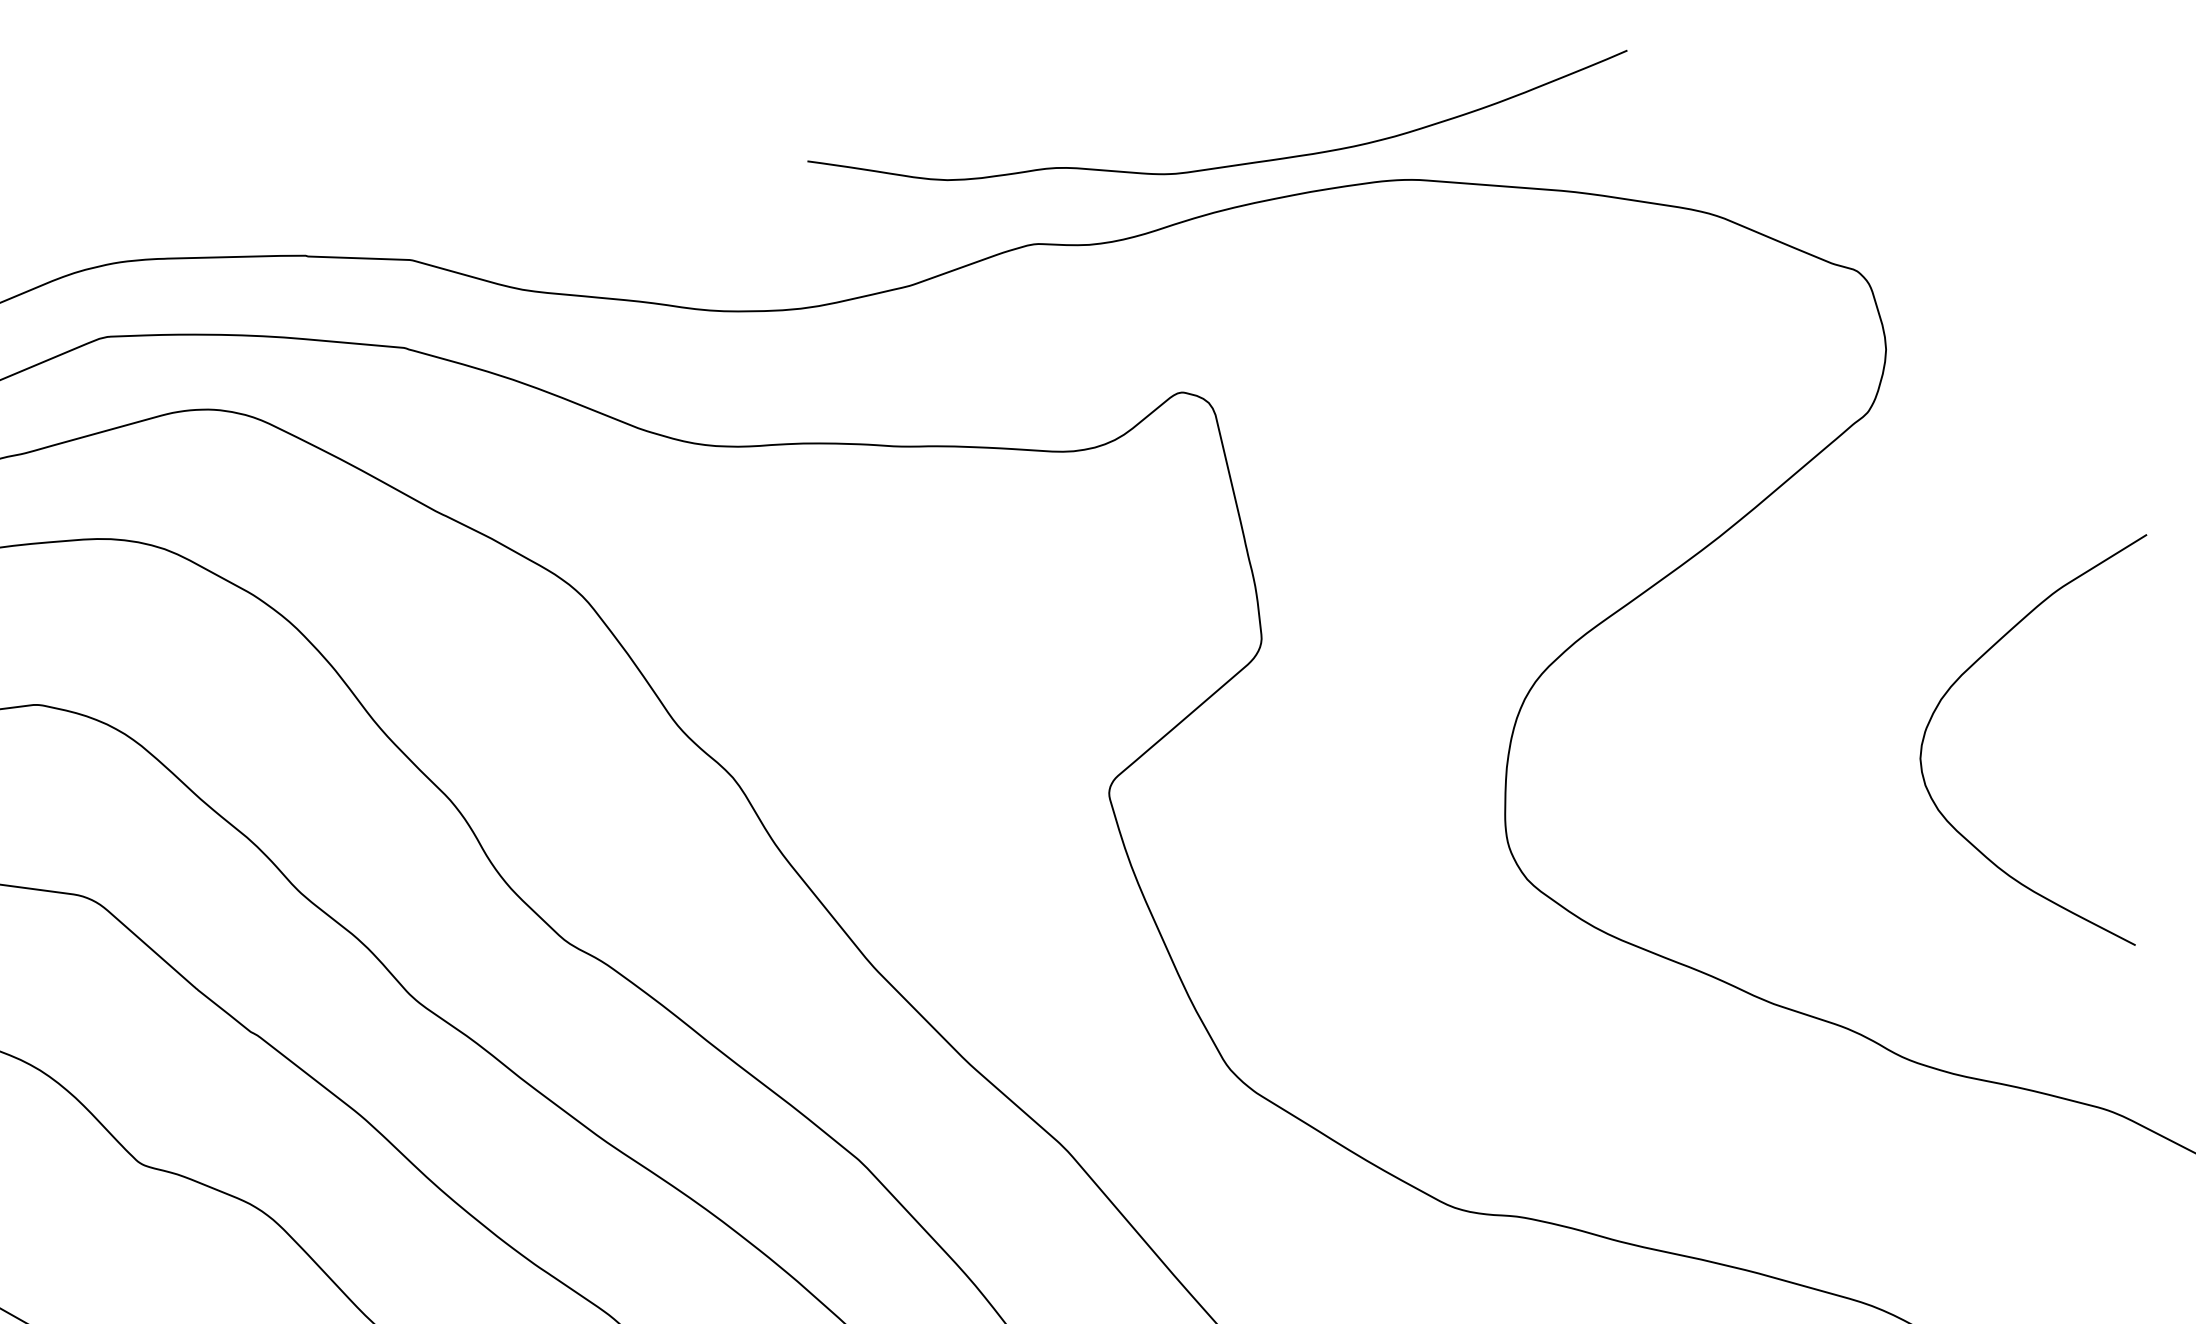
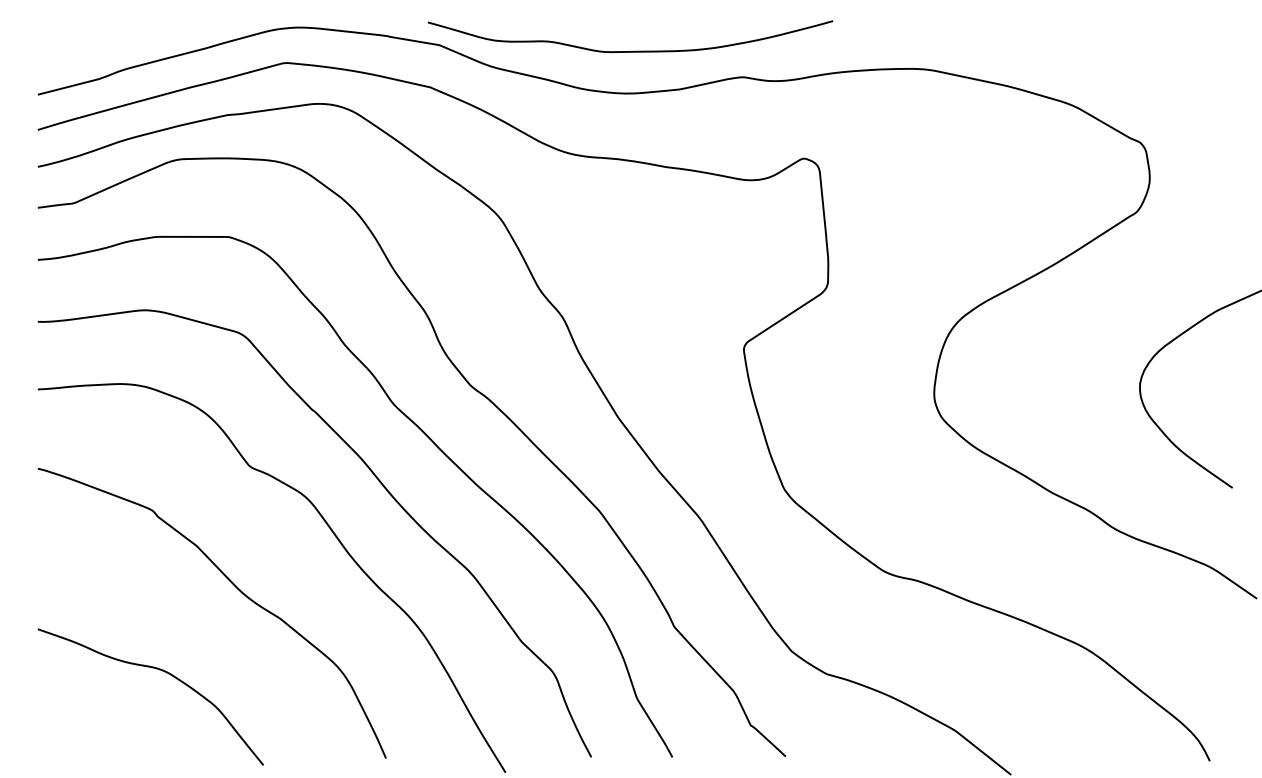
curve: (1231, 163) -> (633, 50), moved

